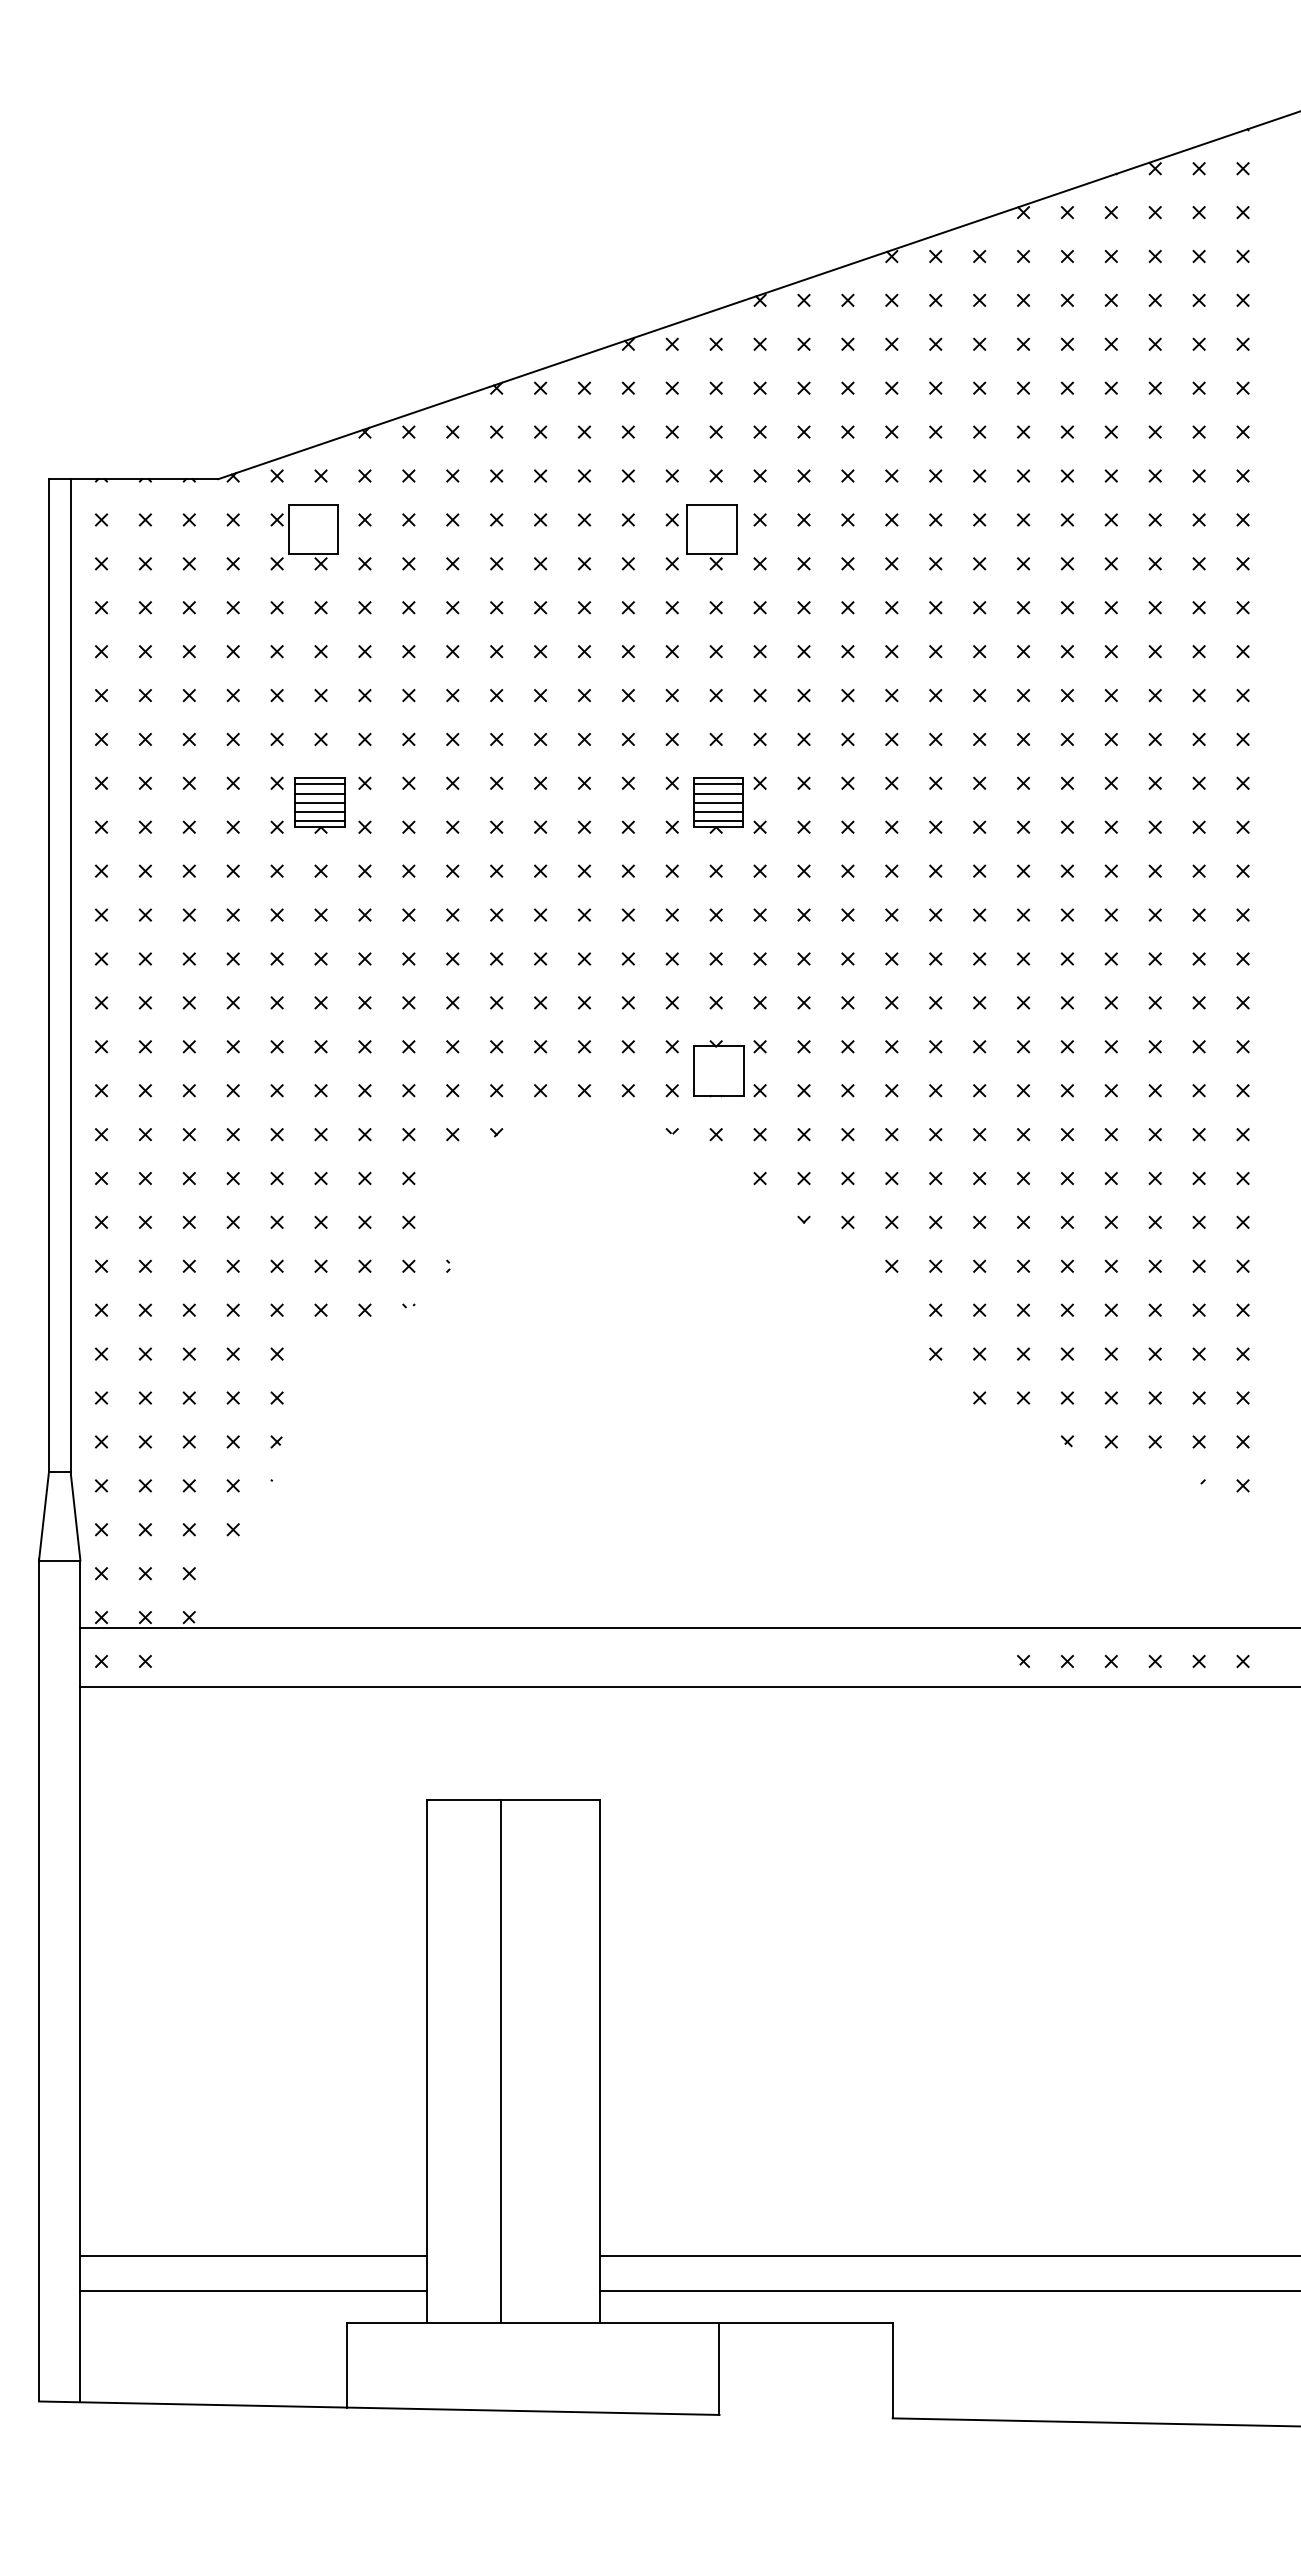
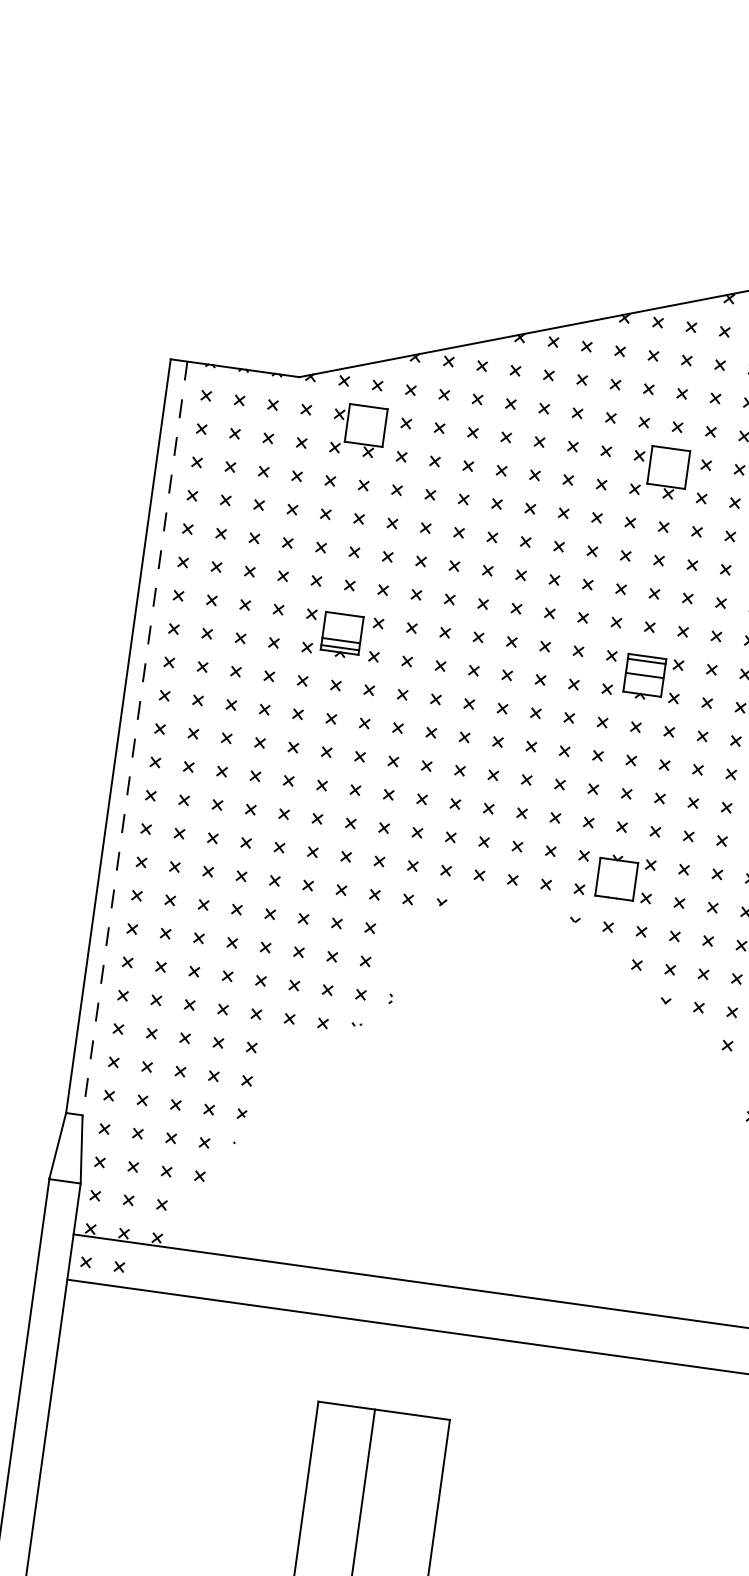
line: (319, 784) -> (343, 619), removed
line: (319, 793) -> (342, 626), removed
line: (718, 793) -> (645, 668), removed
line: (319, 802) -> (342, 633), removed
line: (718, 812) -> (643, 682), removed
line: (718, 821) -> (642, 689), removed
line: (70, 977) -> (134, 739), solid -> dashed

